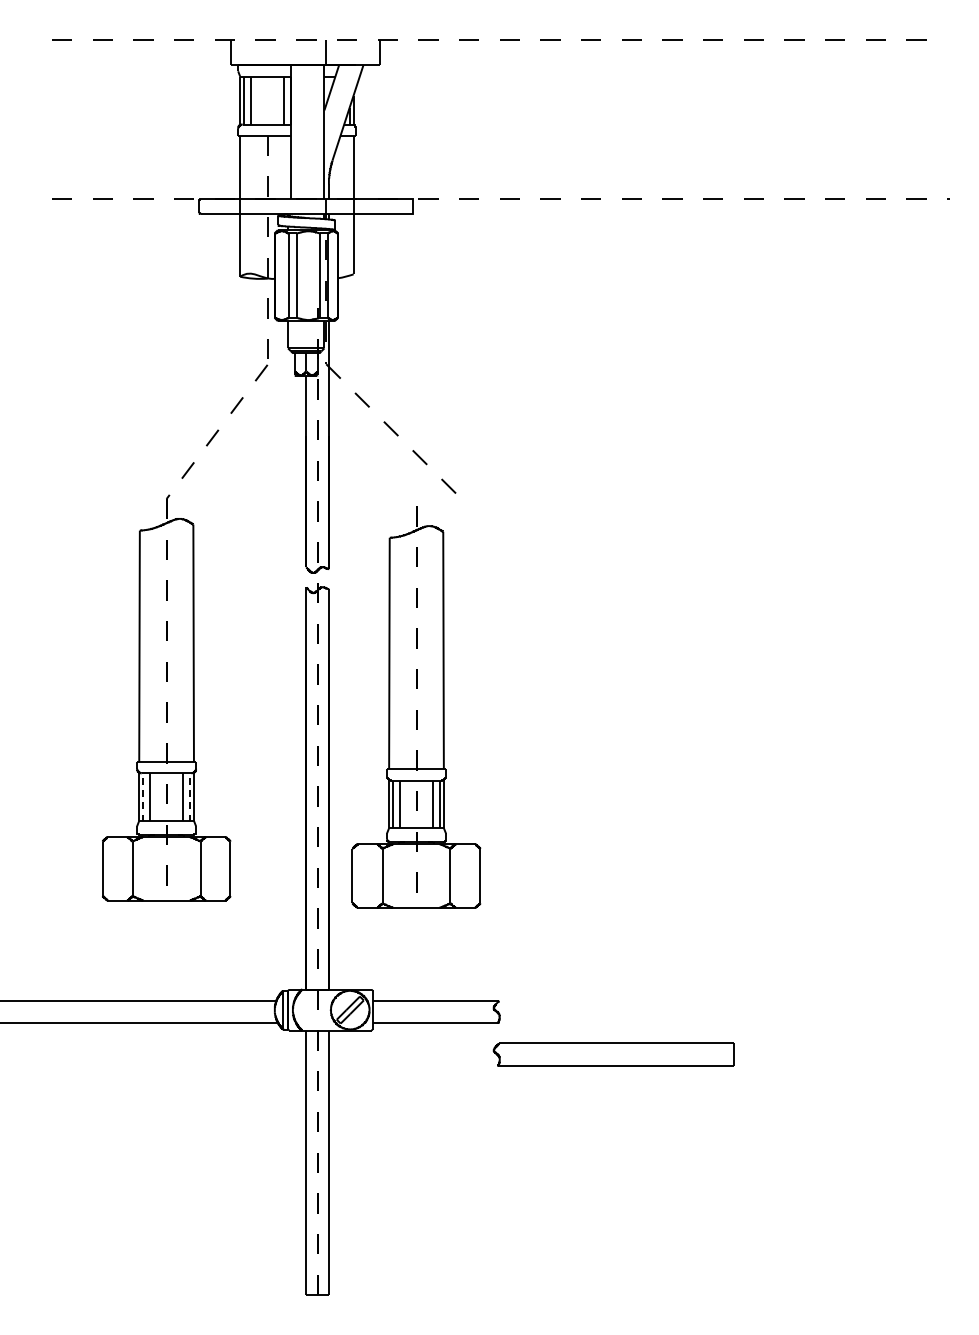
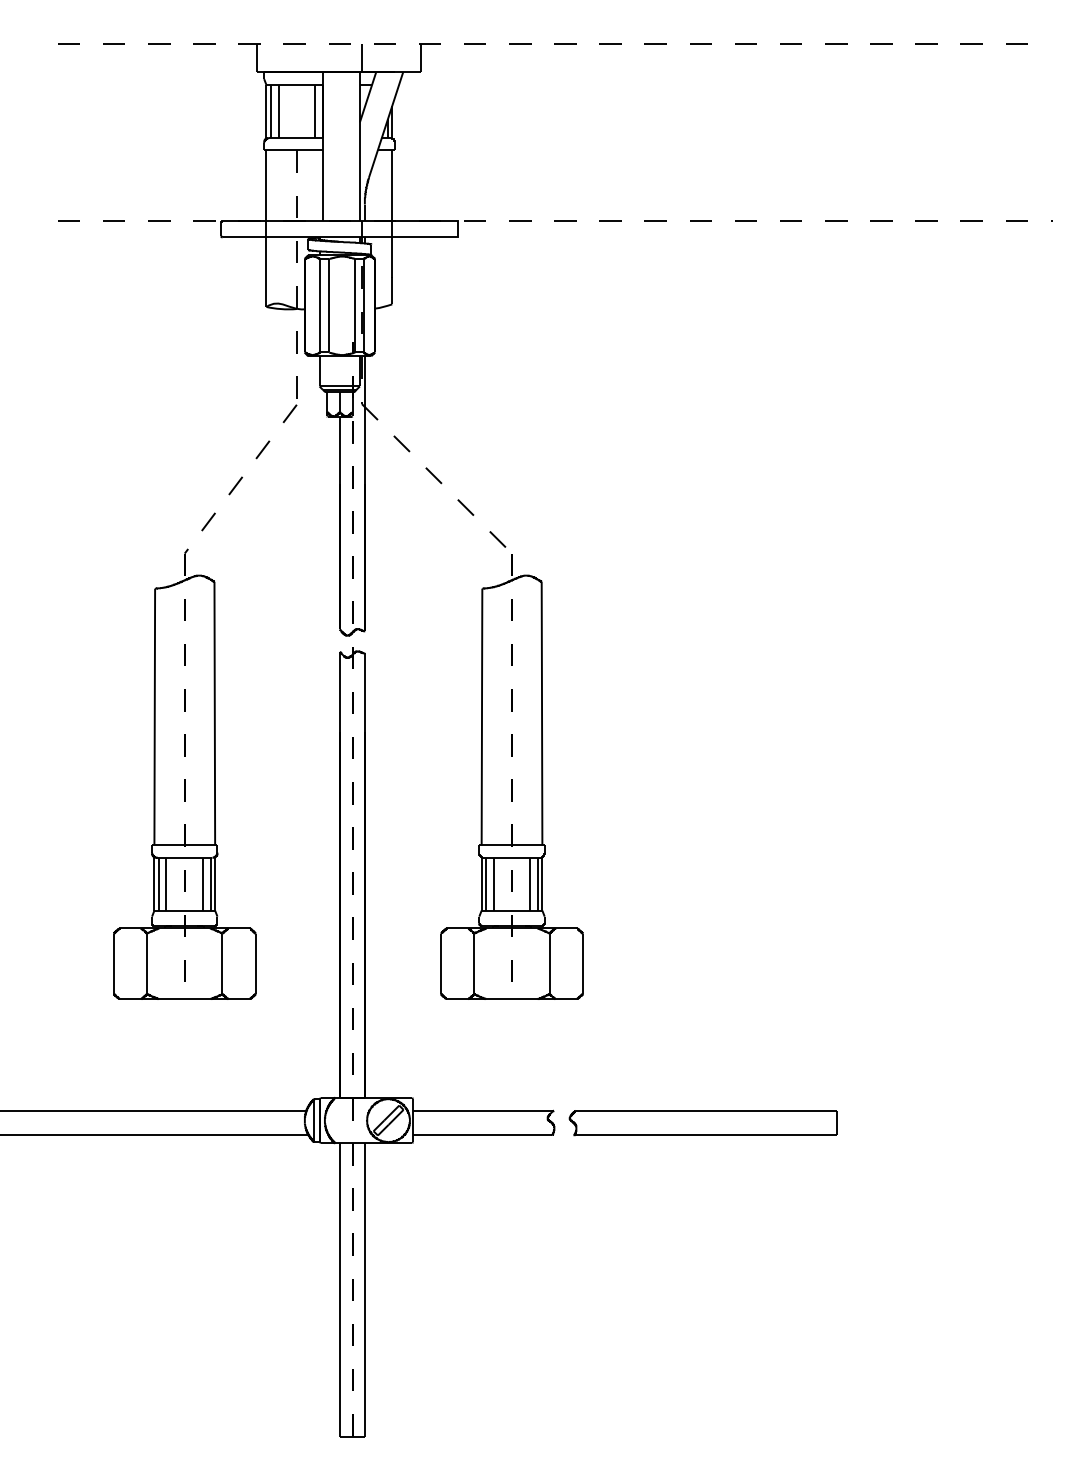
part: (416, 707) -> (511, 776), moved
line: (142, 796) -> (158, 883), dashed -> solid
line: (189, 796) -> (210, 883), dashed -> solid
part: (613, 1055) -> (702, 1123), moved

